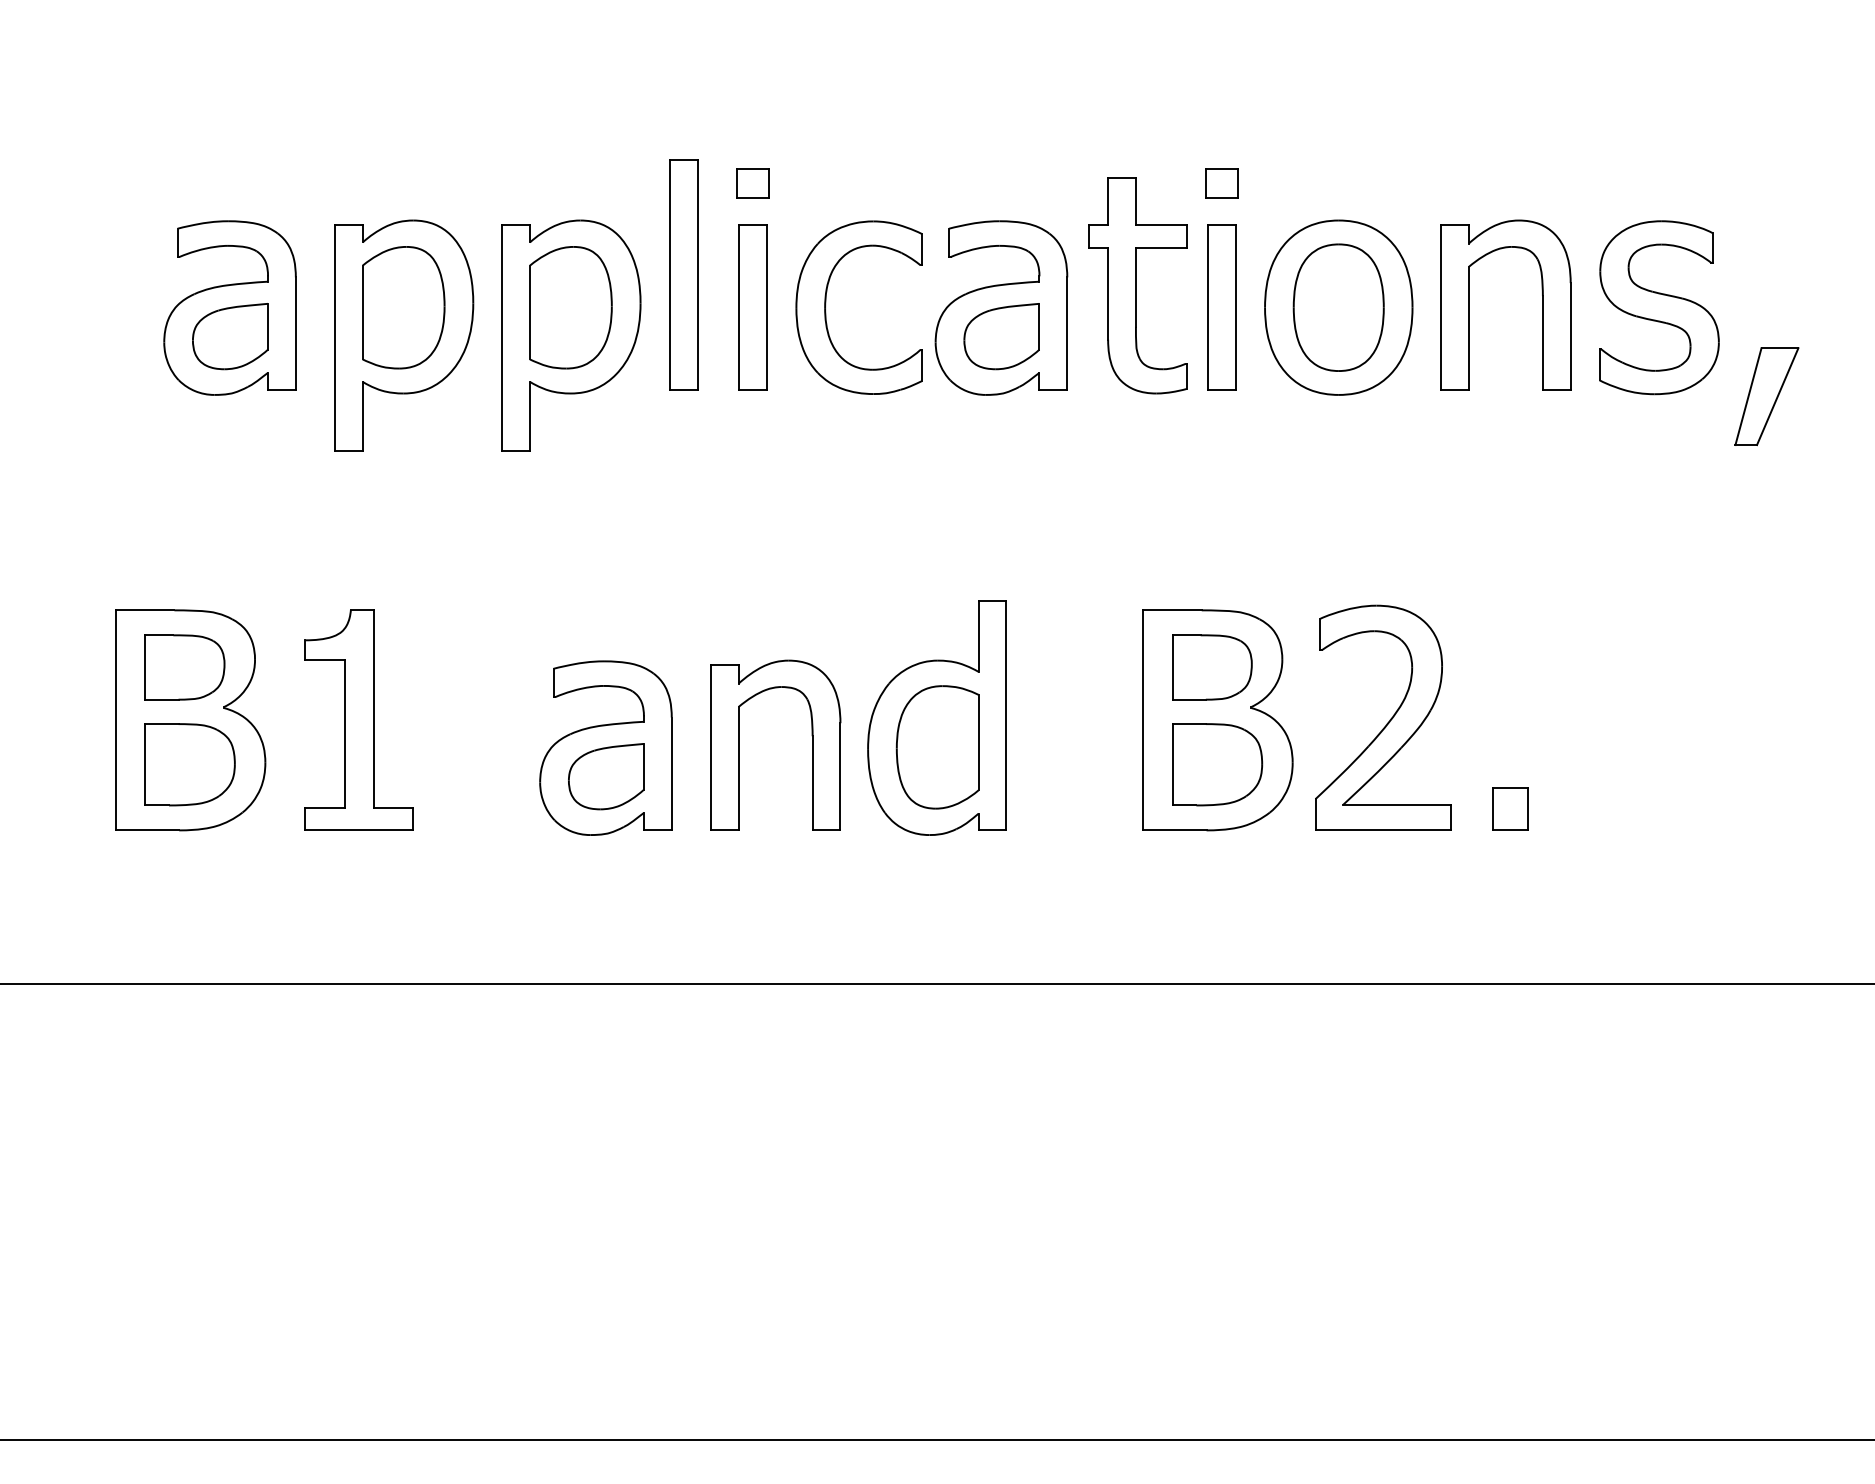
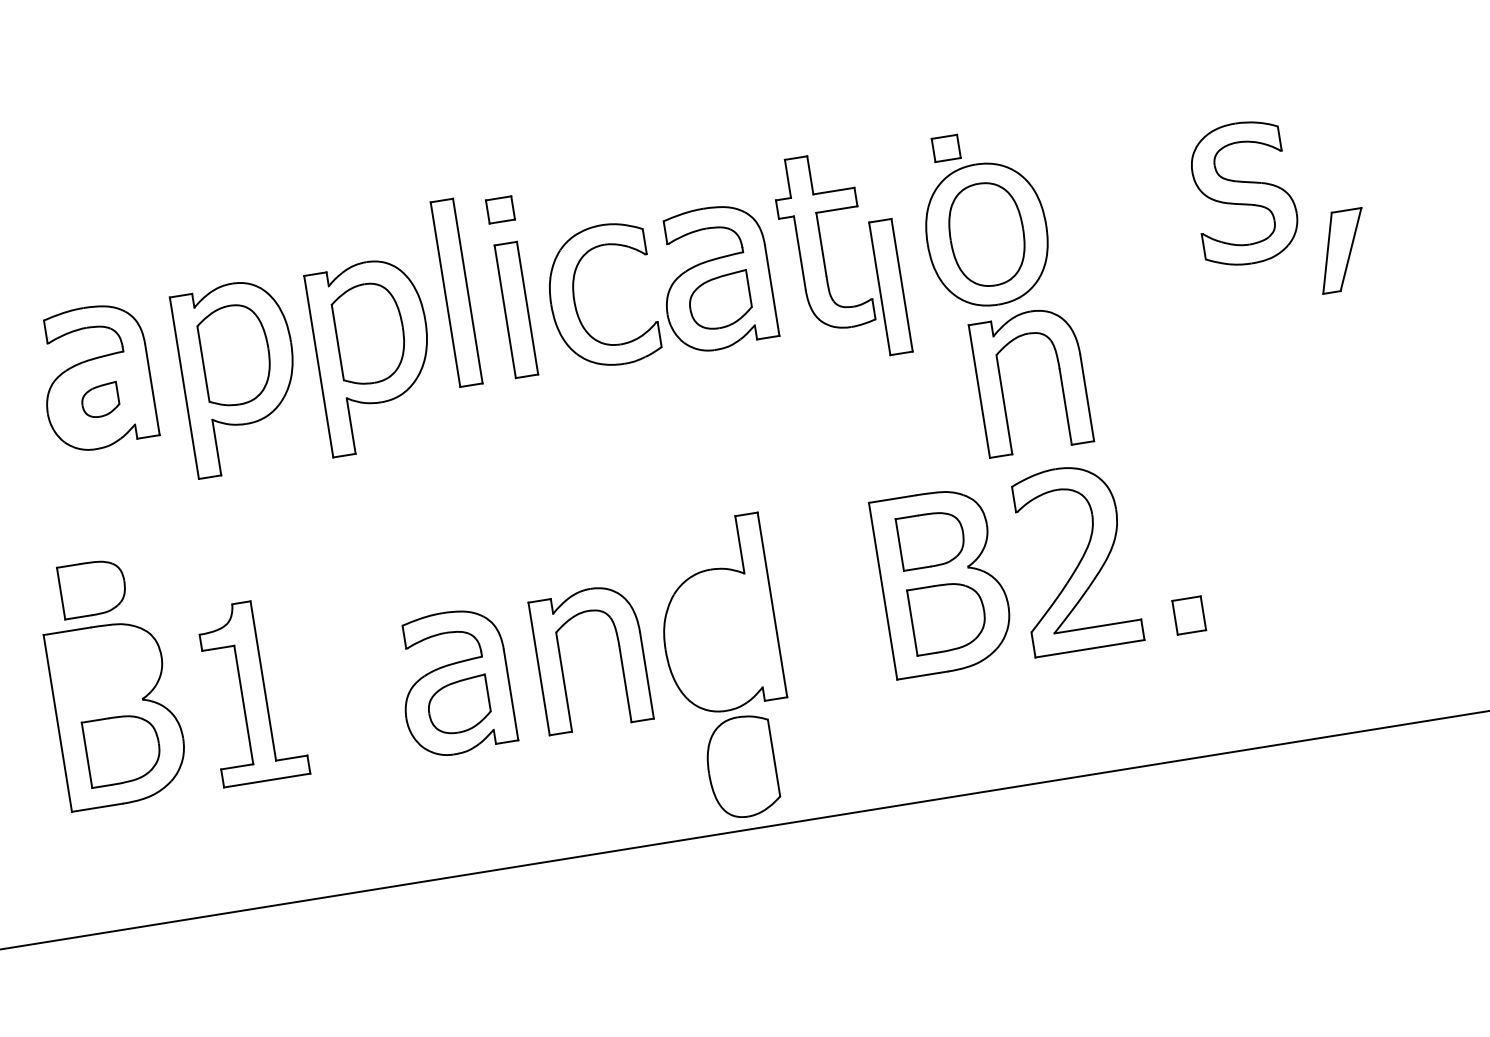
part: (1221, 183) -> (945, 148), moved
part: (1469, 304) -> (1001, 385), moved
part: (1221, 307) -> (890, 286), moved
part: (230, 336) -> (100, 400), size x0.6
part: (184, 667) -> (92, 588), moved
part: (937, 747) -> (741, 767), moved

